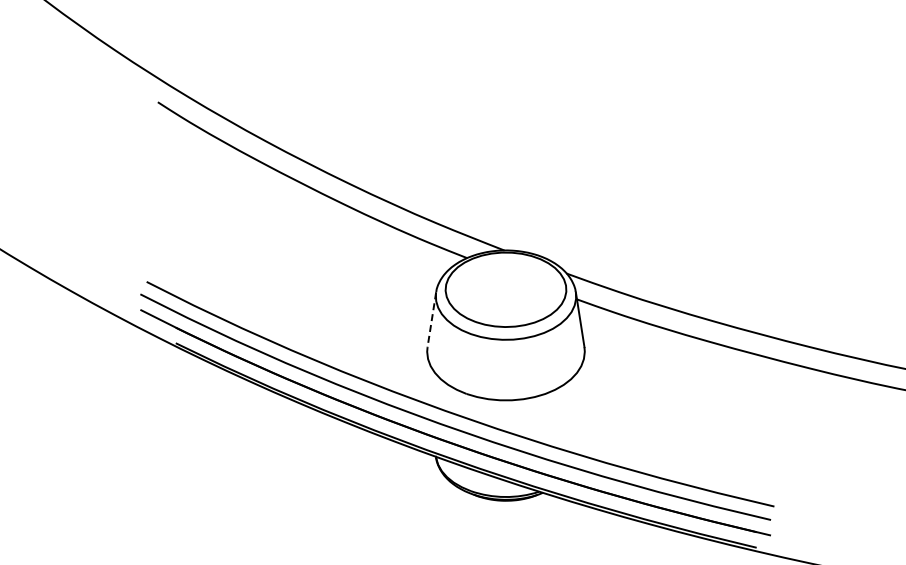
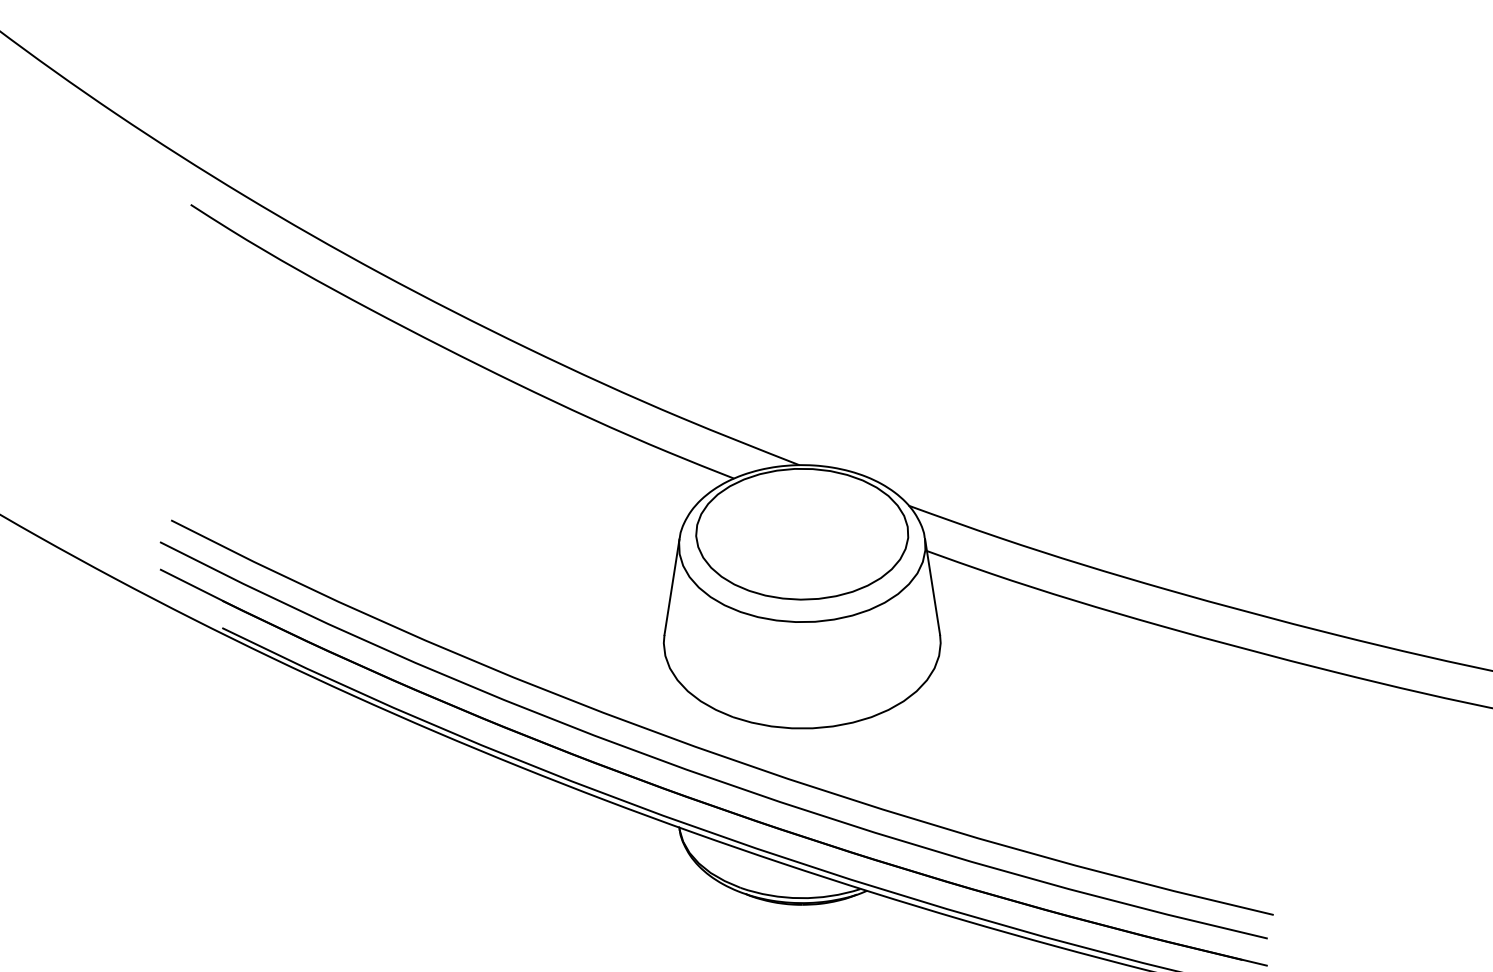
line: (431, 319) -> (671, 586), dashed -> solid

